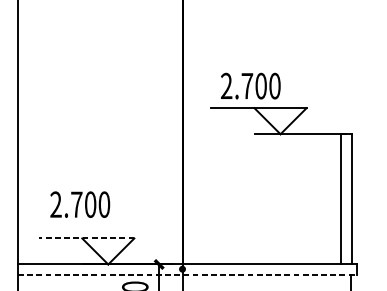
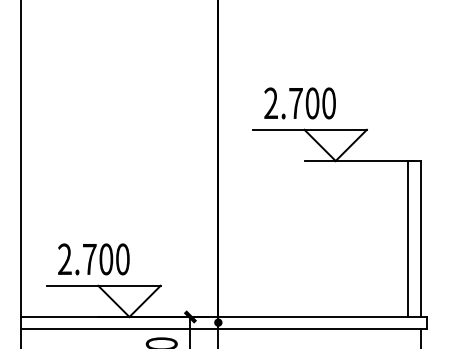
text: (79, 204) -> (93, 259), moved
line: (86, 238) -> (103, 285), dashed -> solid
line: (187, 274) -> (224, 329), dashed -> solid

